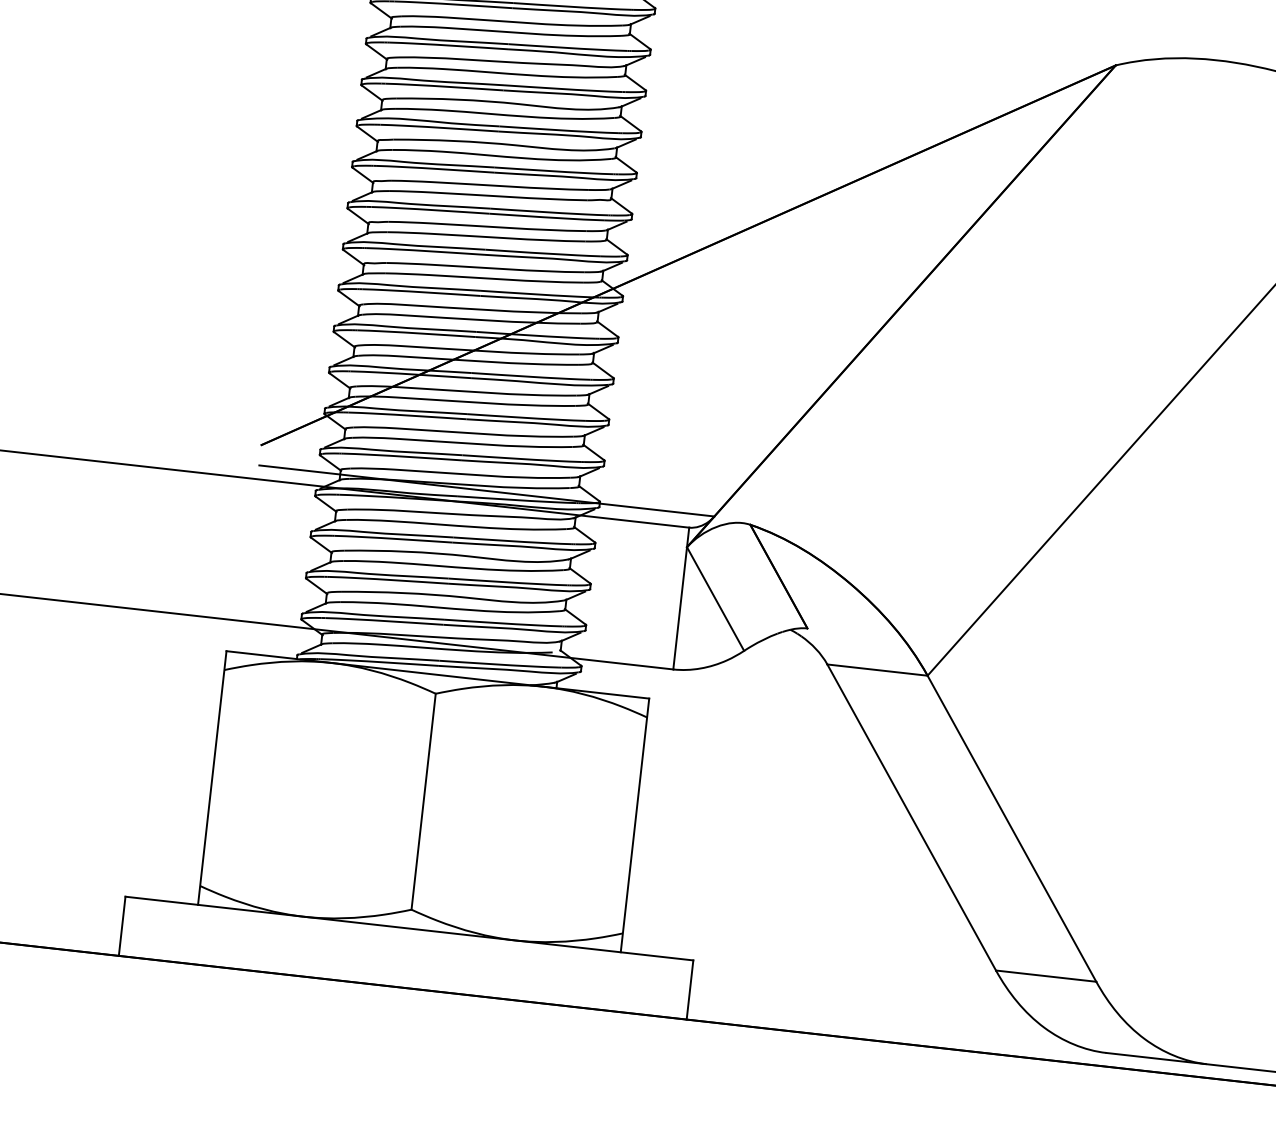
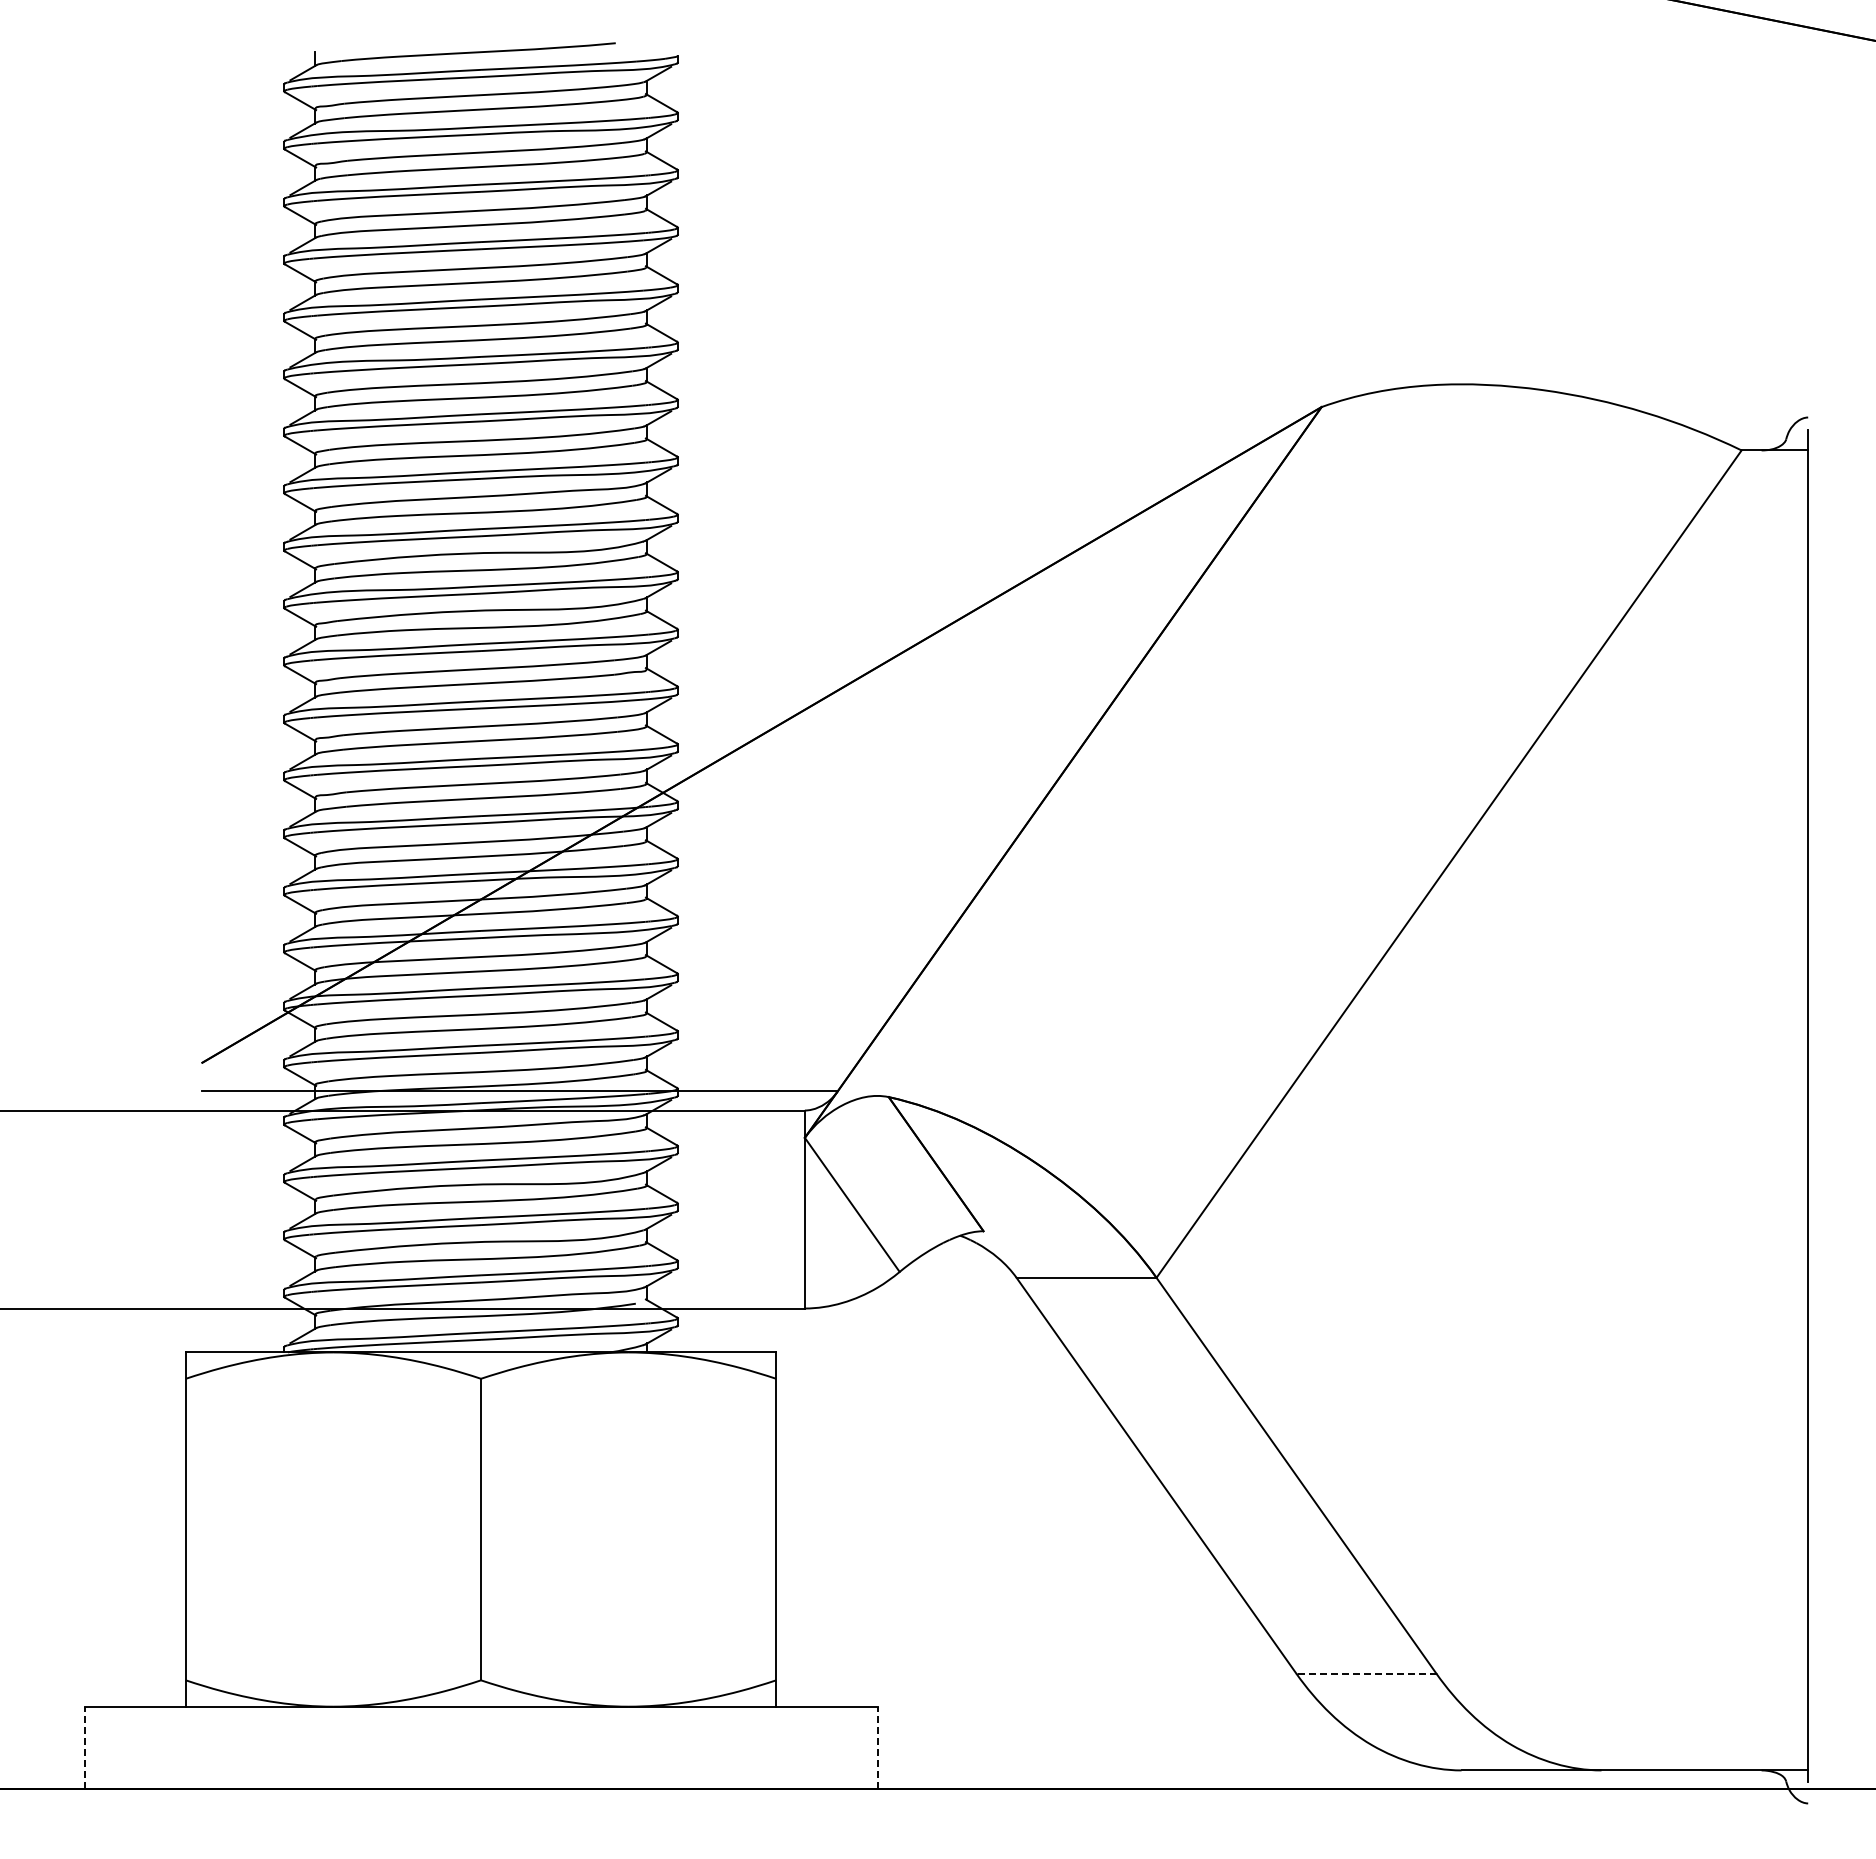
line: (122, 925) -> (84, 1747), solid -> dashed
line: (1046, 975) -> (1366, 1673), solid -> dashed
line: (690, 989) -> (877, 1747), solid -> dashed

